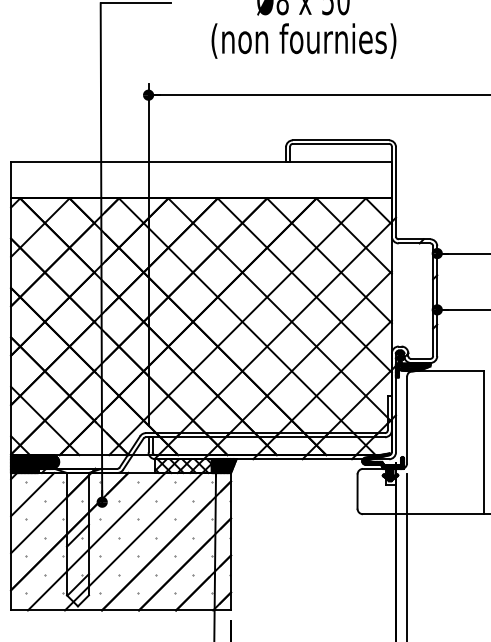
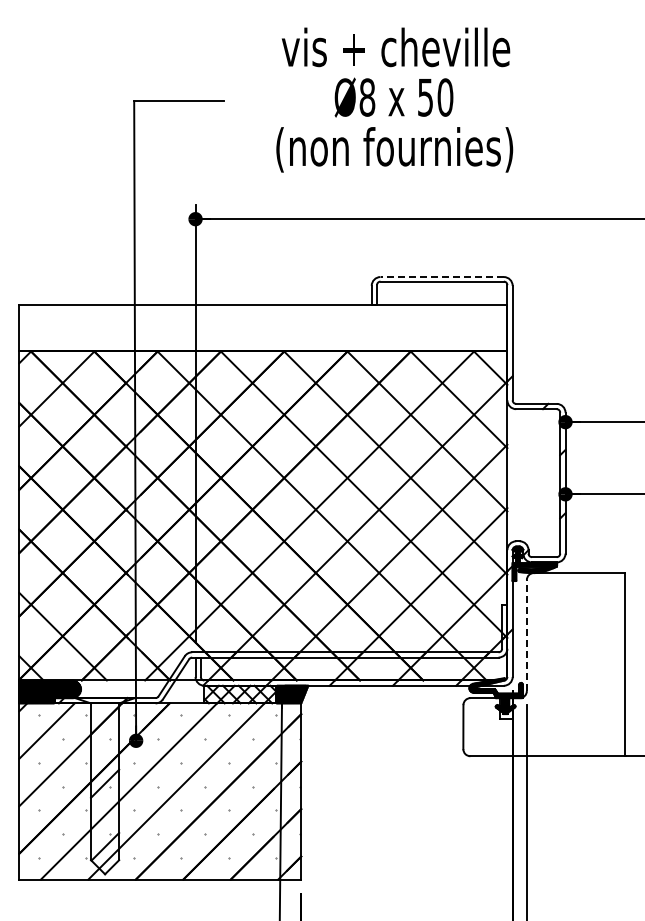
line: (341, 140) -> (442, 277), solid -> dashed
line: (406, 420) -> (526, 635), solid -> dashed

